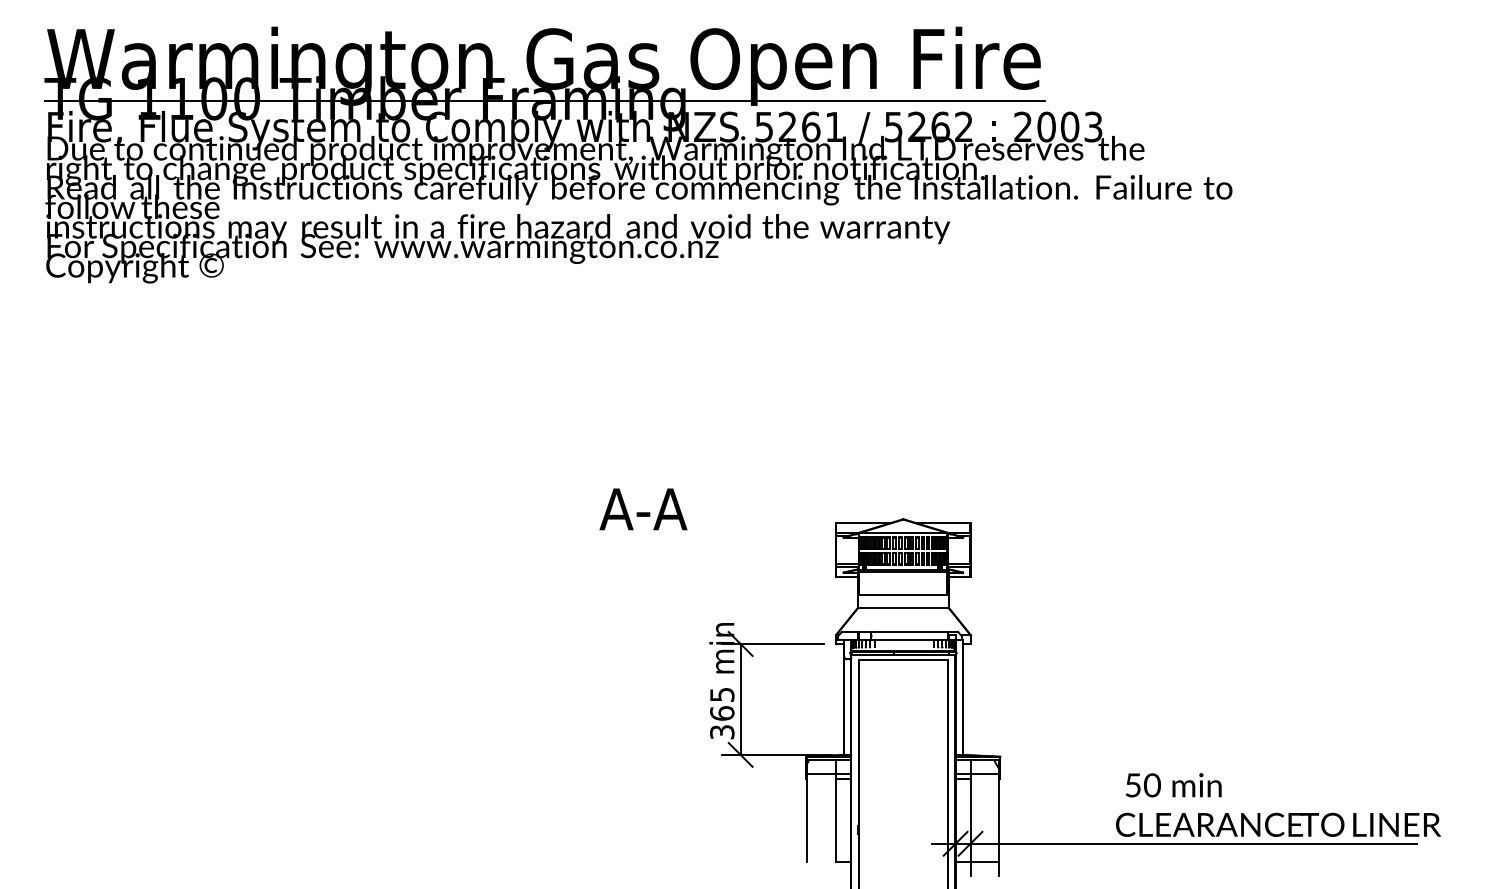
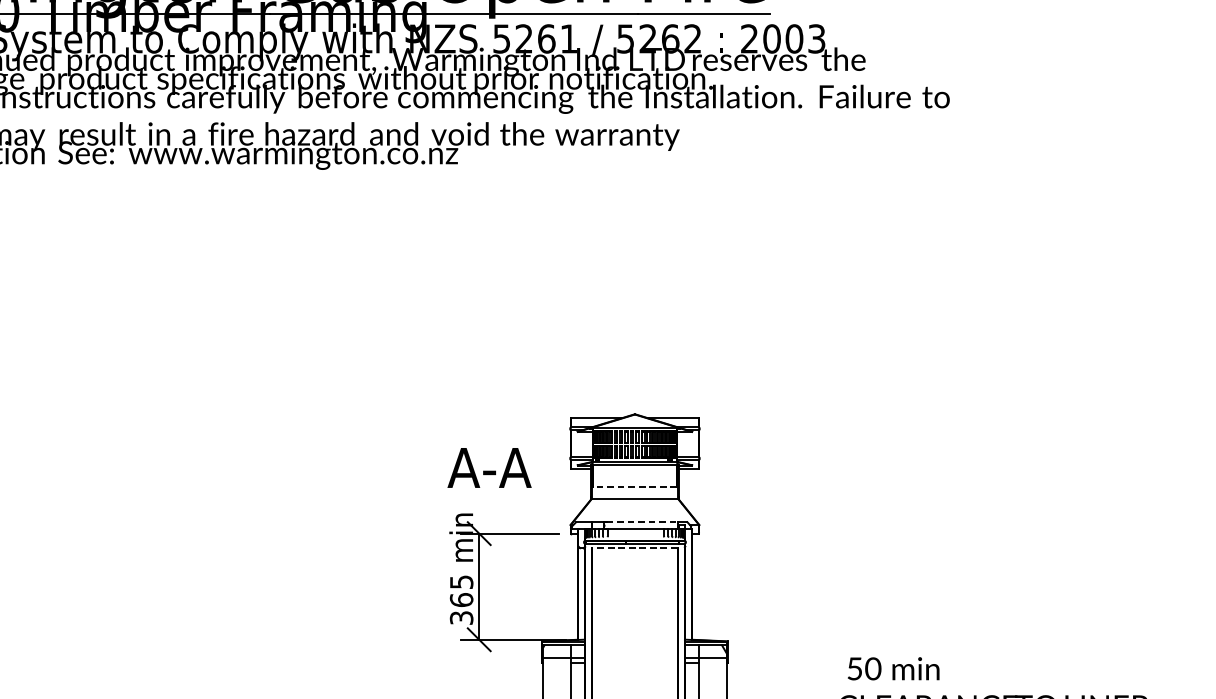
text: (643, 509) -> (489, 468), moved
line: (902, 594) -> (634, 486), solid -> dashed
line: (911, 632) -> (642, 522), solid -> dashed
line: (903, 659) -> (635, 548), solid -> dashed

